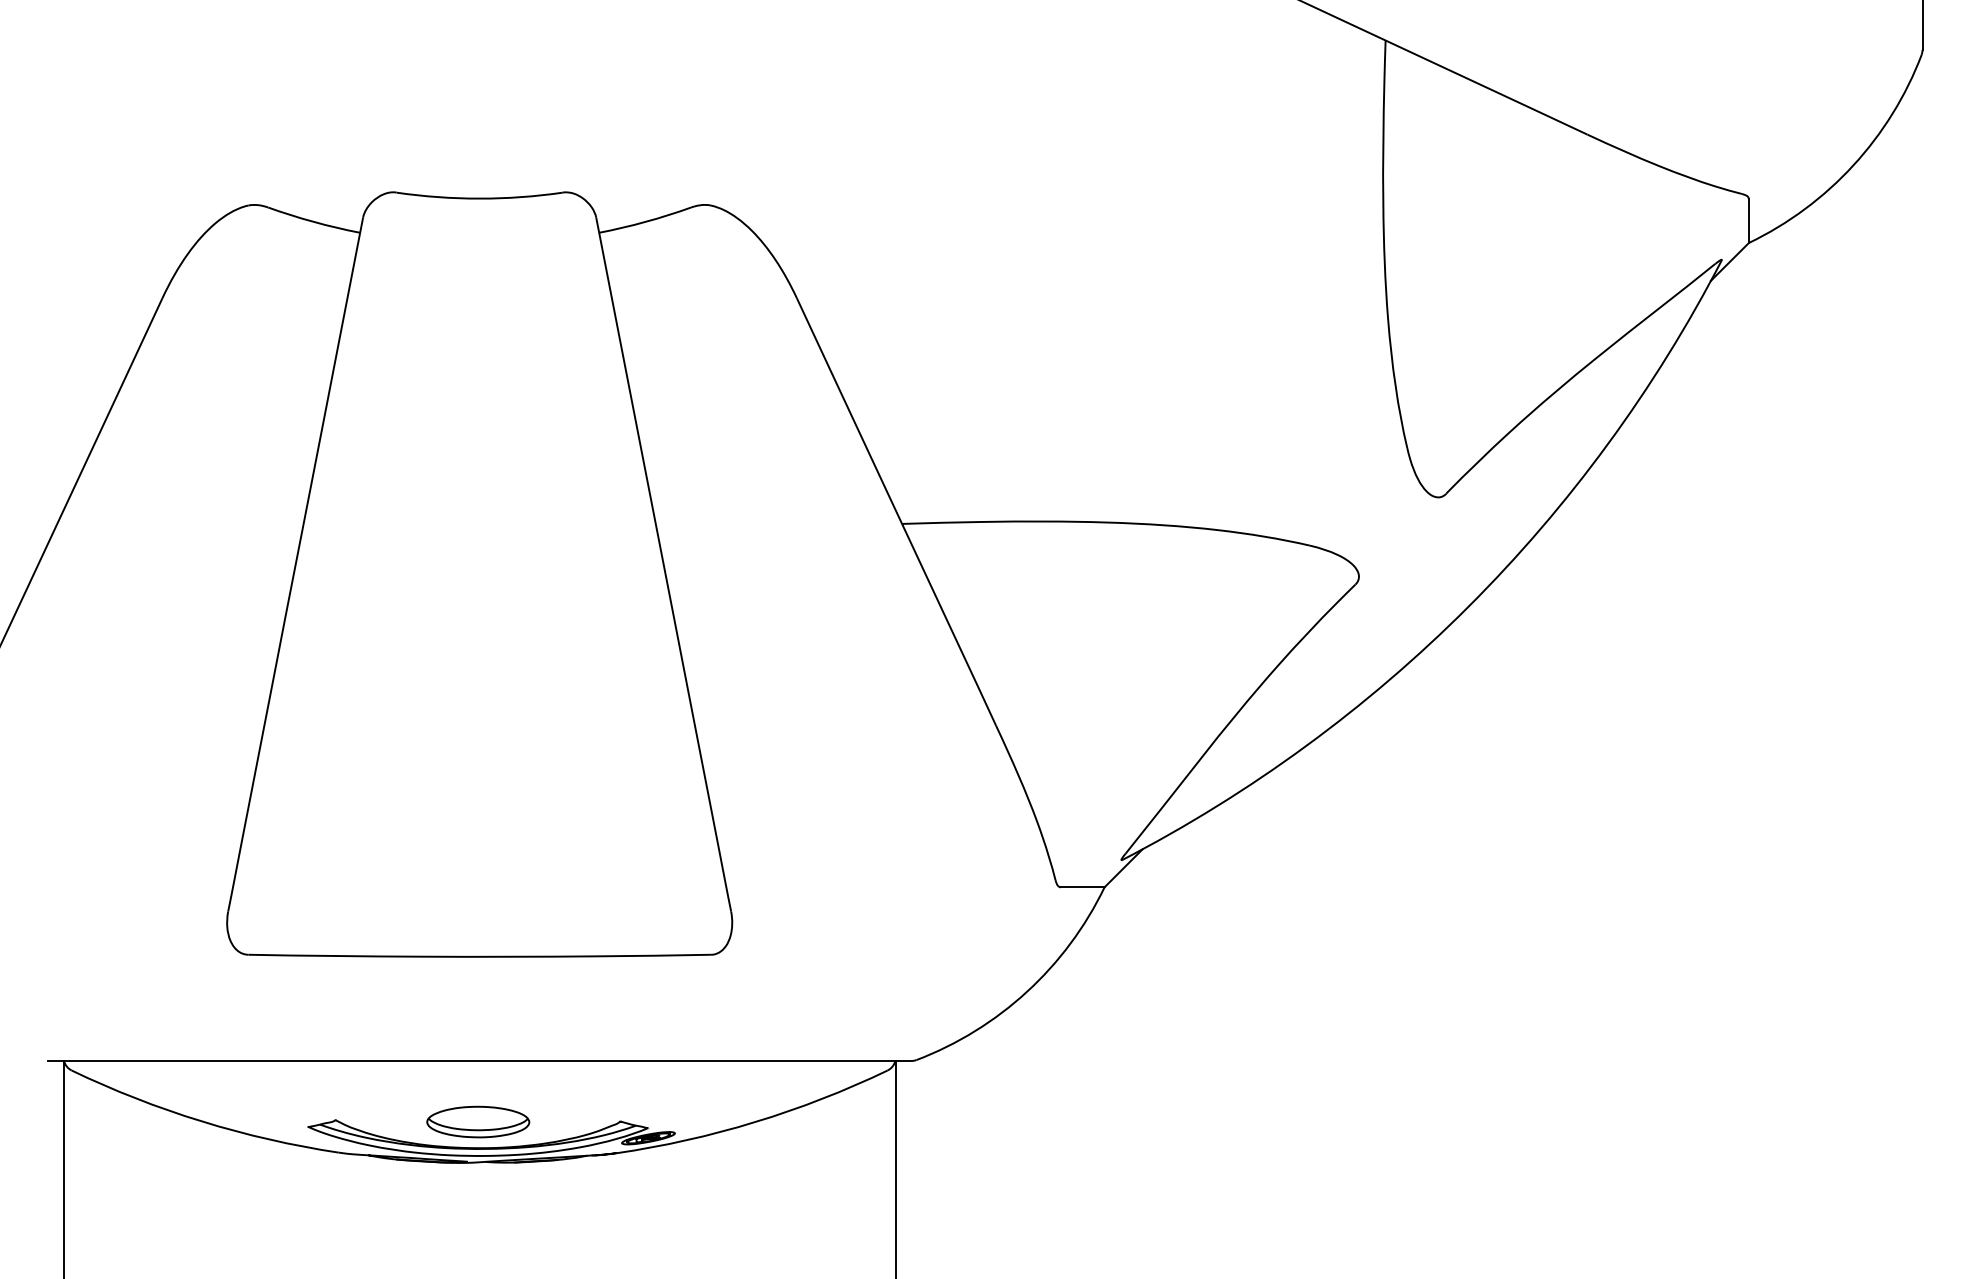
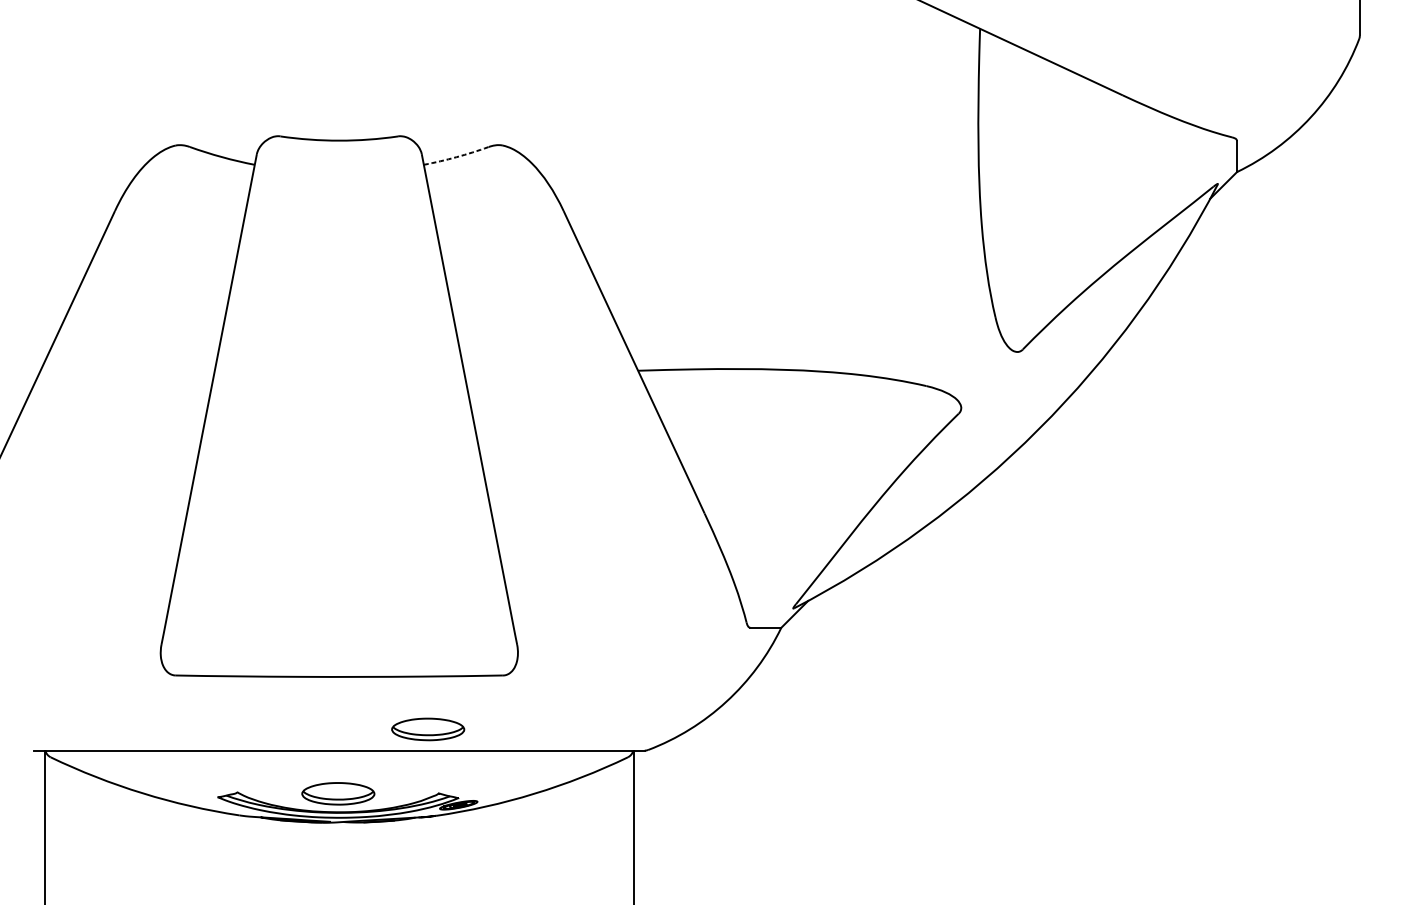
arc: (645, 221) -> (456, 156), solid -> dashed
part: (605, 1030) -> (428, 729), added

